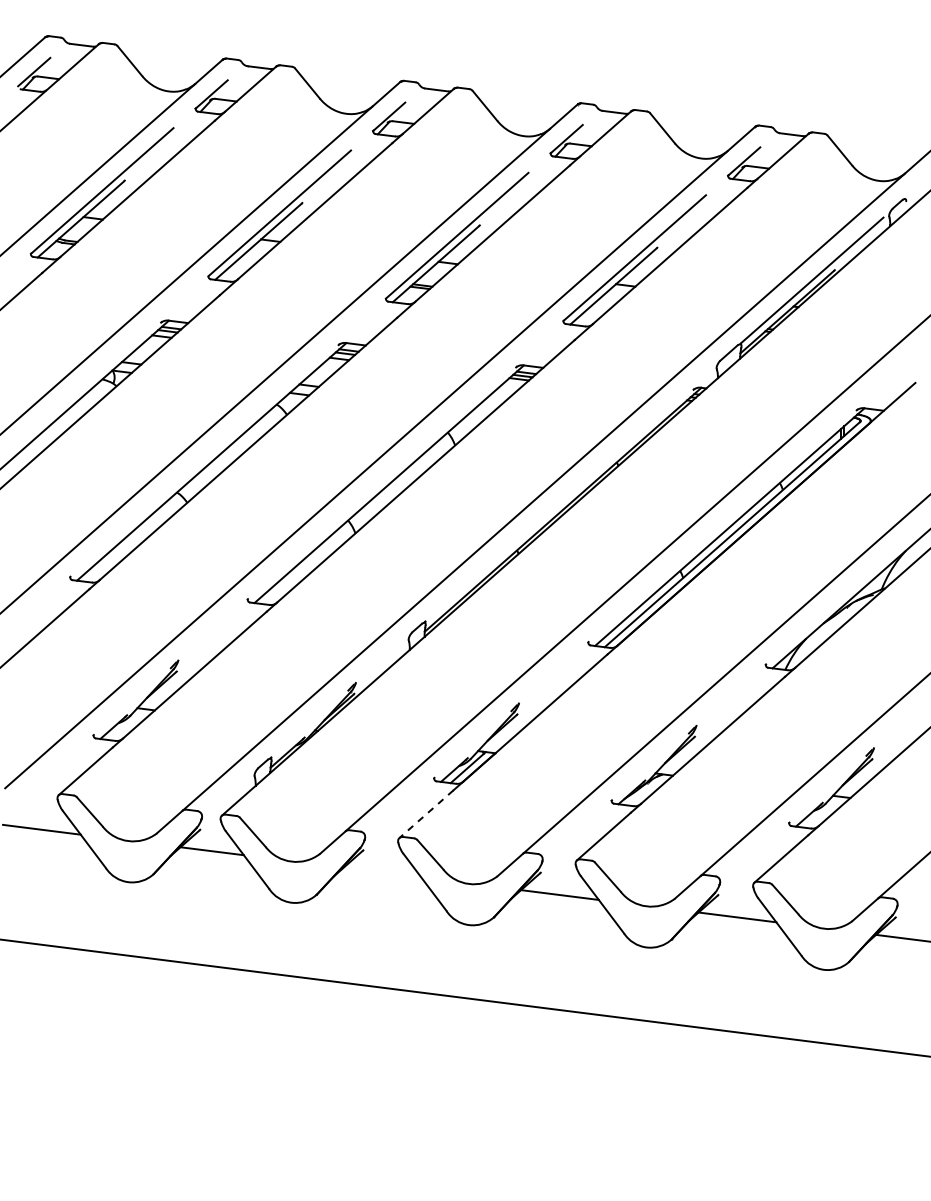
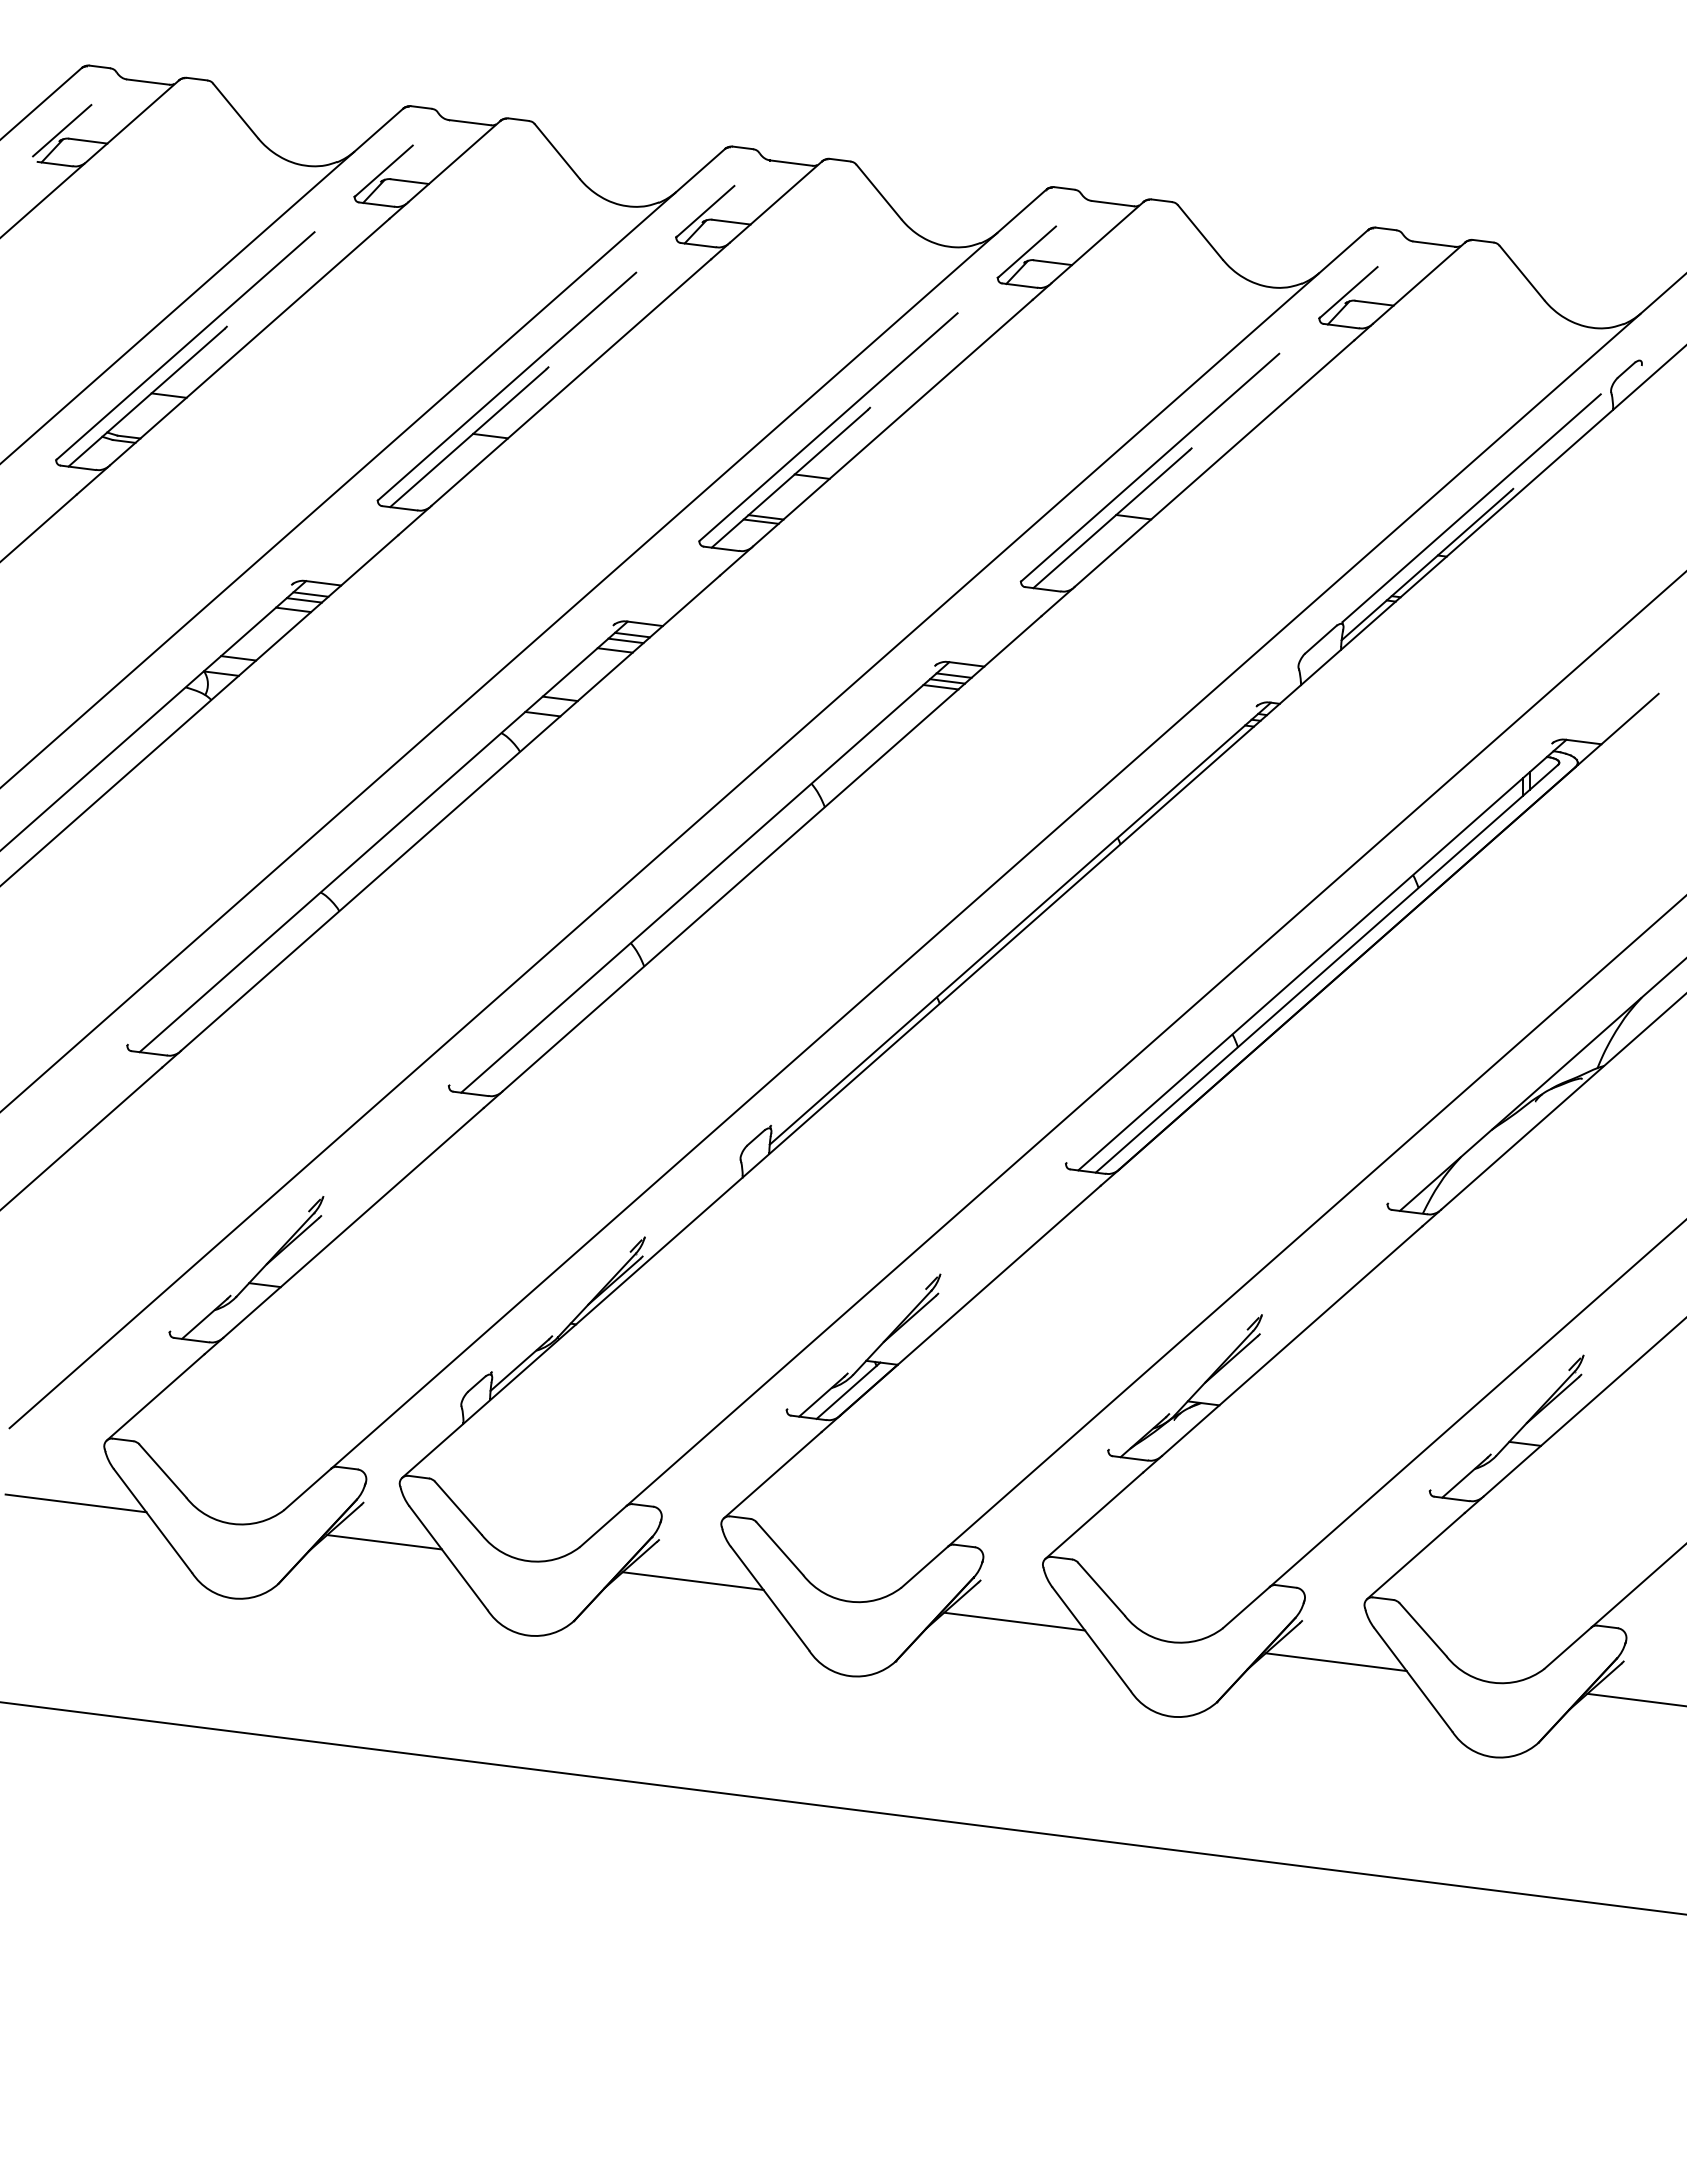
line: (426, 814) -> (772, 1475), dashed -> solid
line: (382, 872) -> (693, 1580), added

